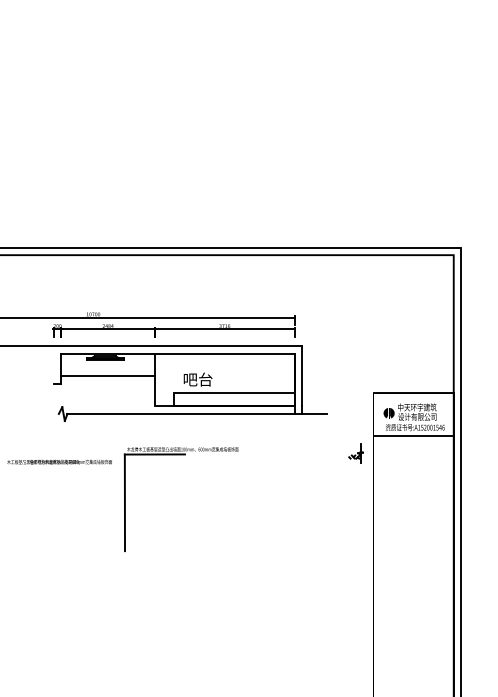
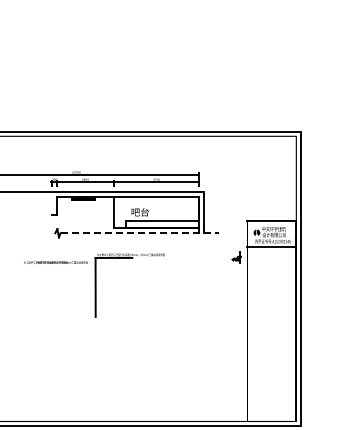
line: (106, 376) -> (84, 210), removed
line: (198, 414) -> (140, 233), solid -> dashed

